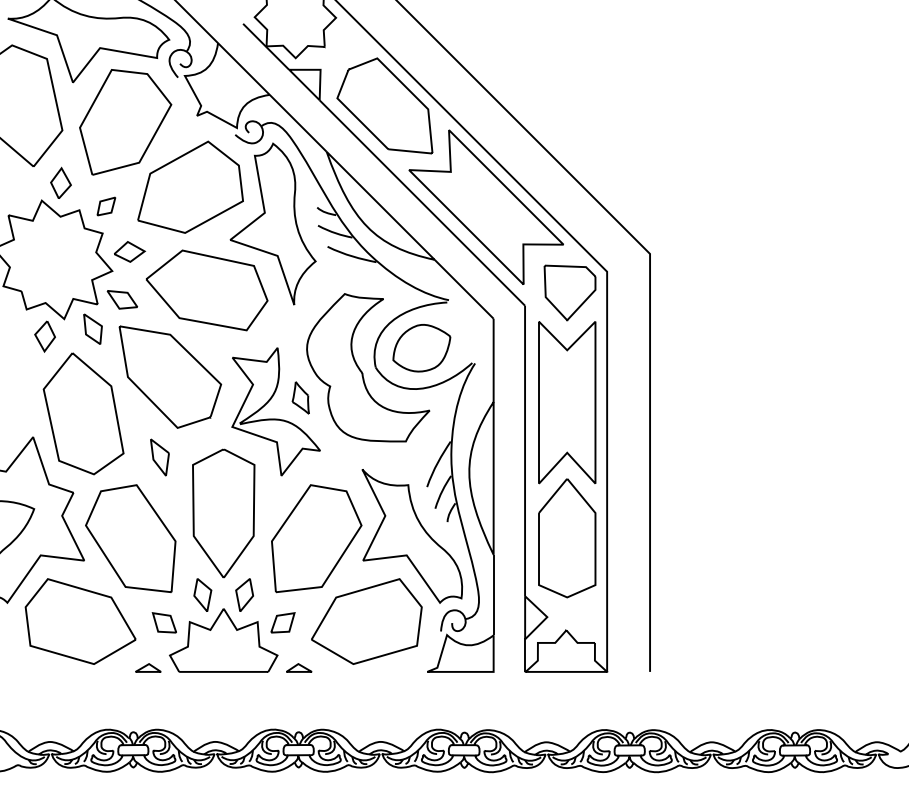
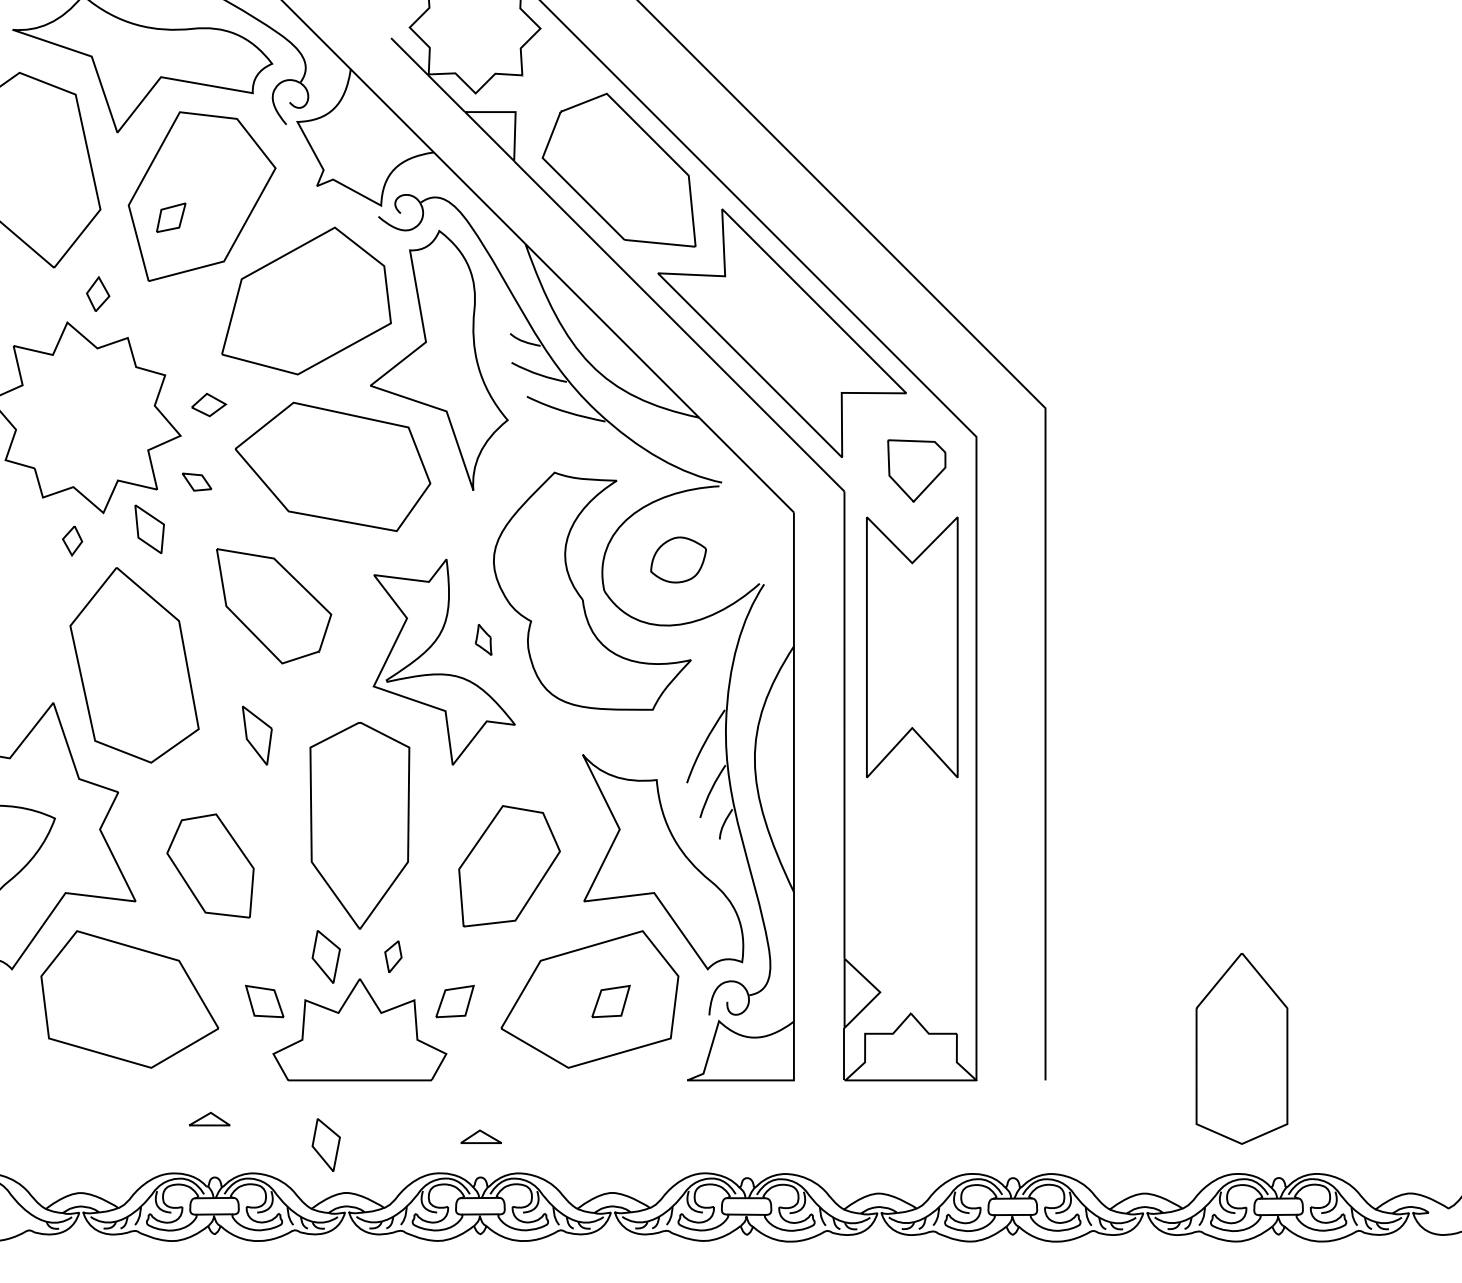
part: (60, 182) -> (97, 293), size x0.7
part: (106, 206) -> (171, 217), moved
part: (130, 251) -> (209, 404), size x0.7
part: (569, 292) -> (915, 470), size x0.7
part: (122, 299) -> (197, 481), size x0.6
part: (44, 336) -> (71, 540), size x0.6
part: (421, 348) -> (677, 560), size x0.6
part: (170, 376) -> (274, 605), size x0.7
part: (300, 397) -> (483, 639), size x0.6
part: (130, 538) -> (209, 865), size x0.6
part: (316, 538) -> (509, 865), size x0.7
part: (567, 538) -> (1242, 1049), moved
part: (244, 594) -> (393, 955), size x0.6
part: (379, 622) -> (610, 1000), added
part: (148, 667) -> (209, 1118), moved
part: (299, 667) -> (481, 1136), moved
part: (202, 711) -> (325, 1144), added

